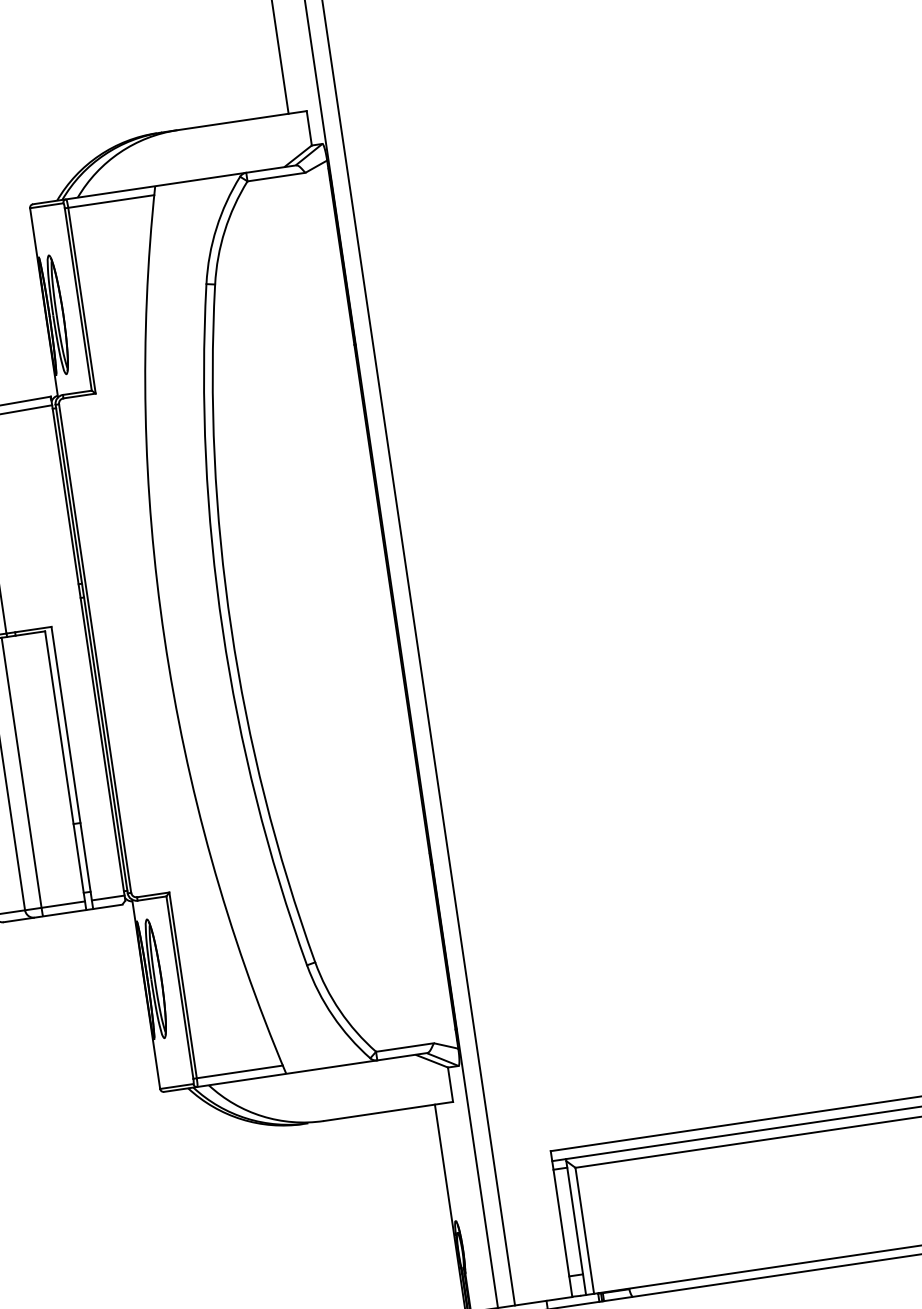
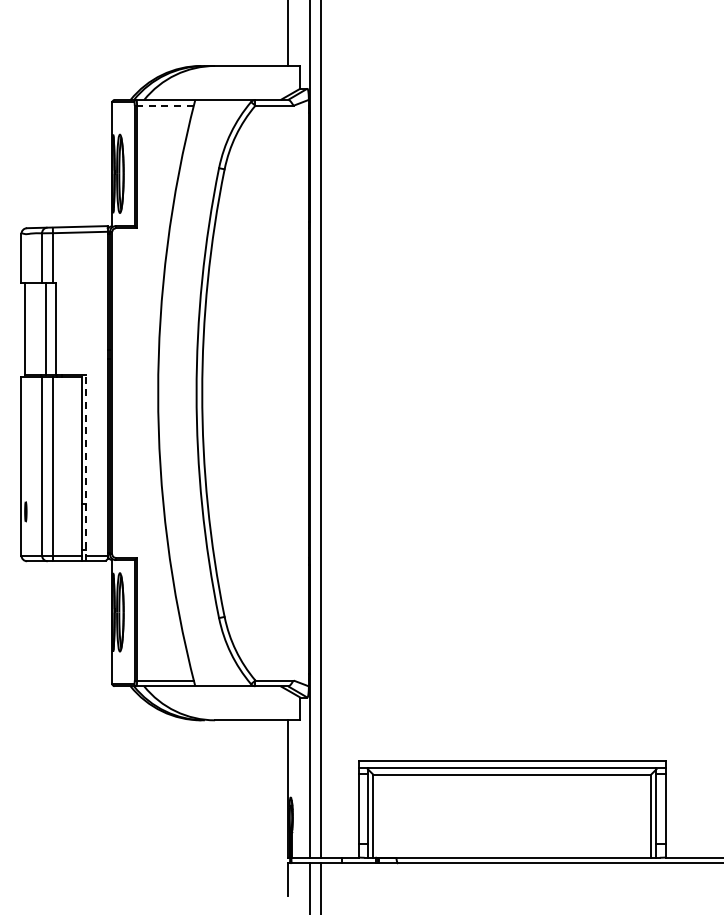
line: (109, 201) -> (164, 105), solid -> dashed
line: (72, 766) -> (86, 467), solid -> dashed

